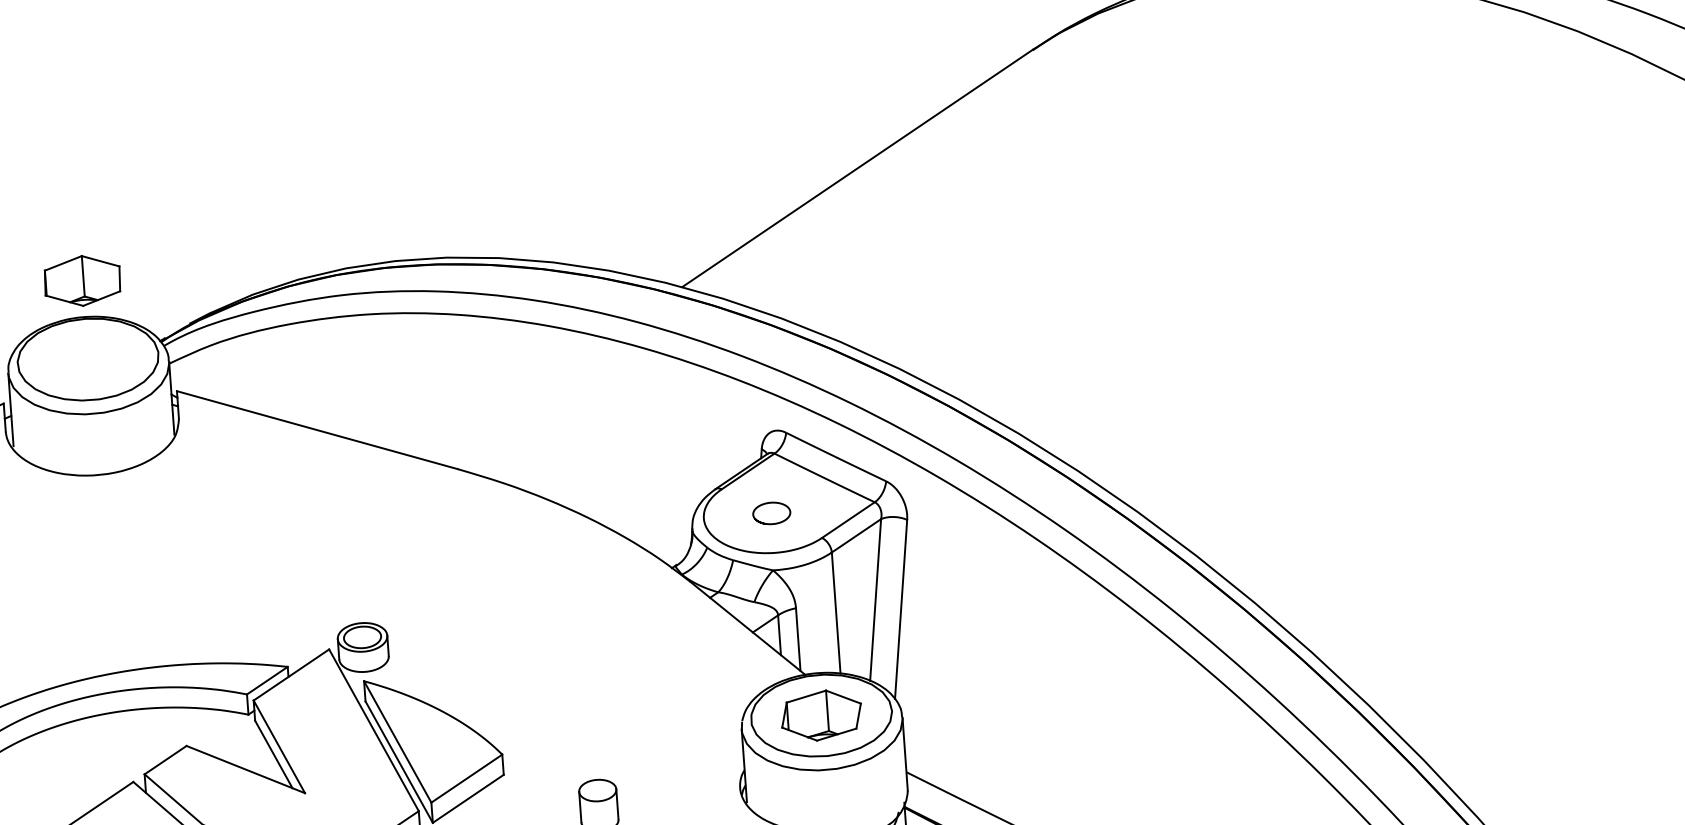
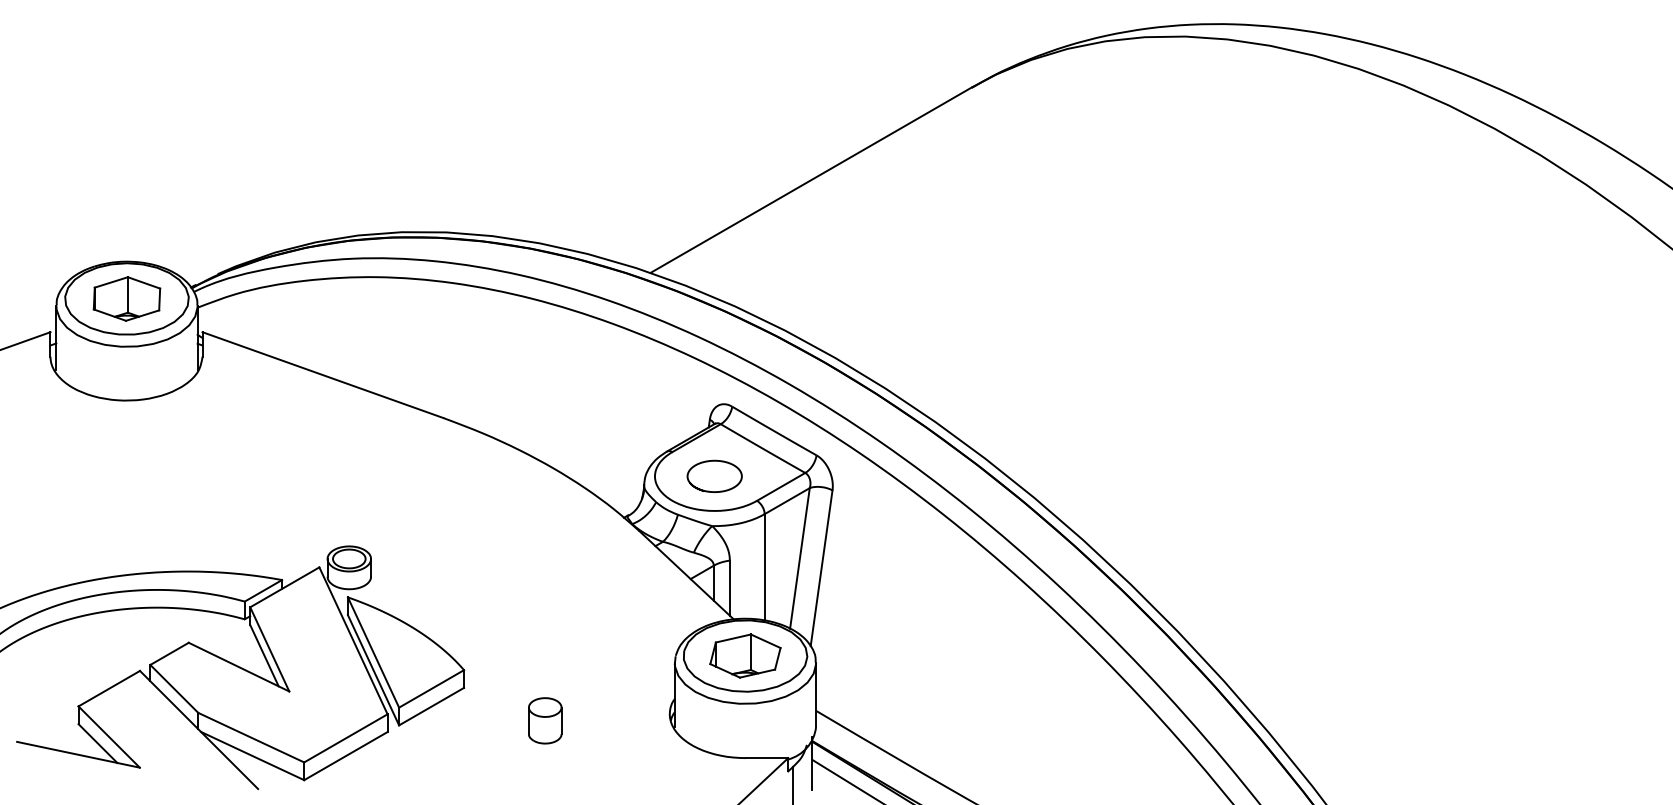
part: (81, 280) -> (126, 298), moved
part: (771, 512) -> (714, 475), size x1.67

